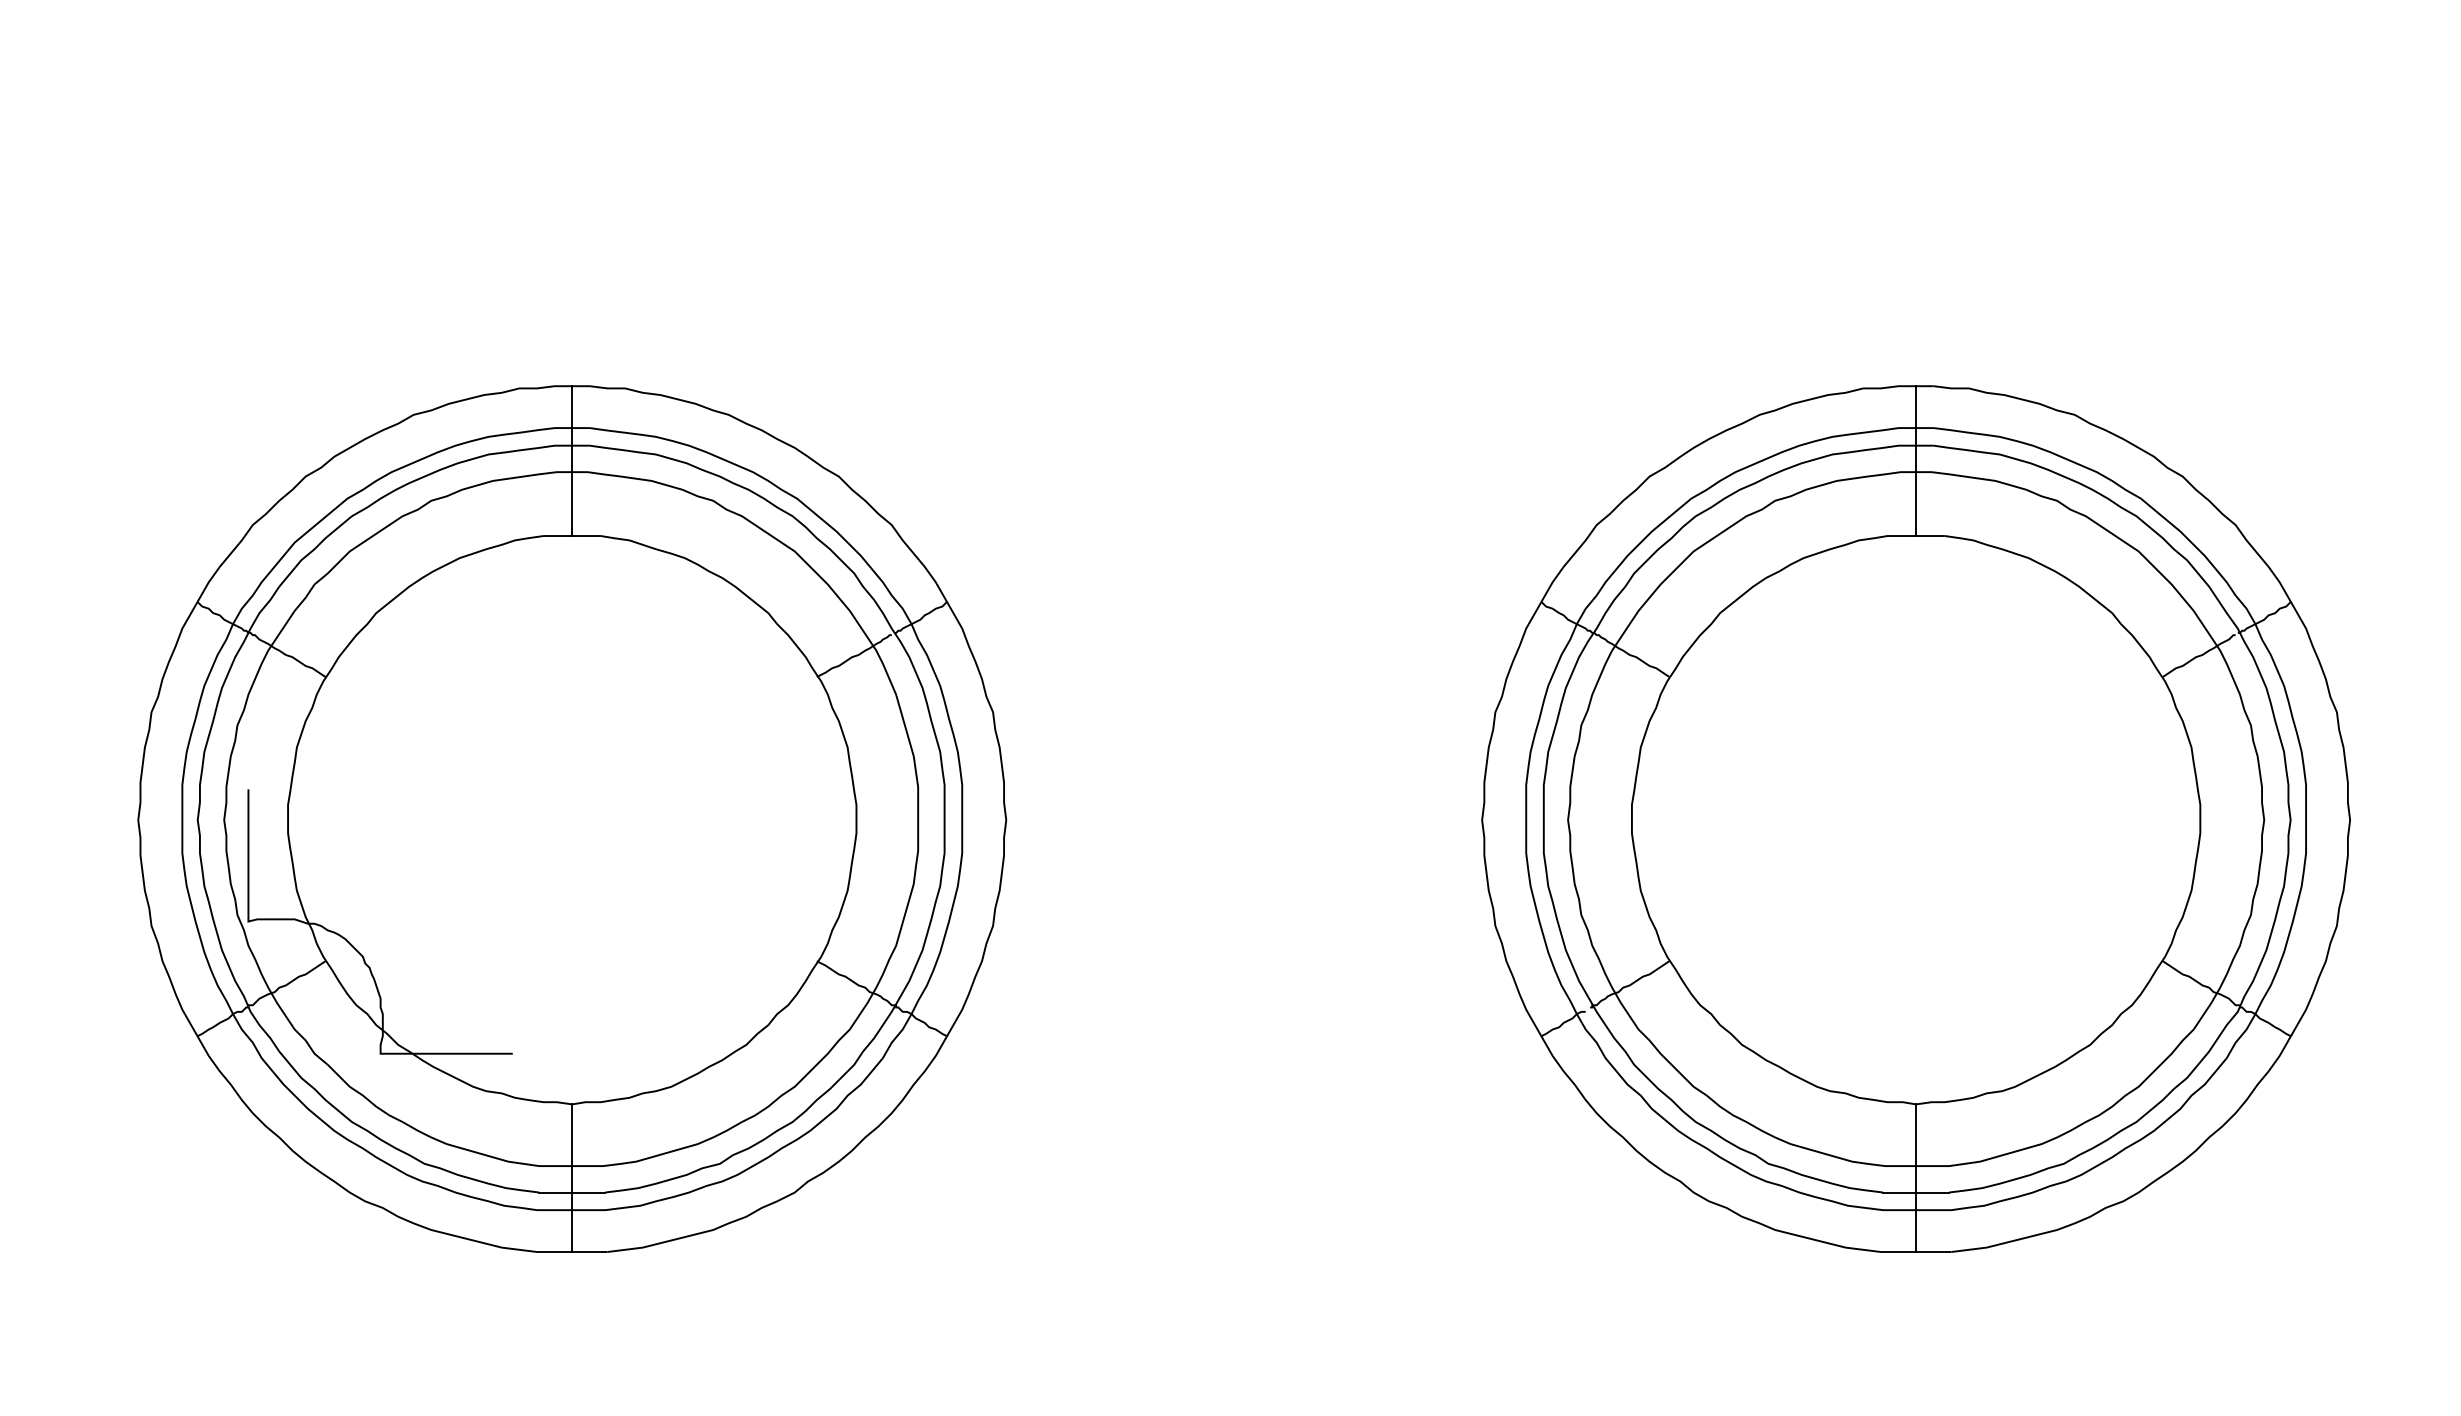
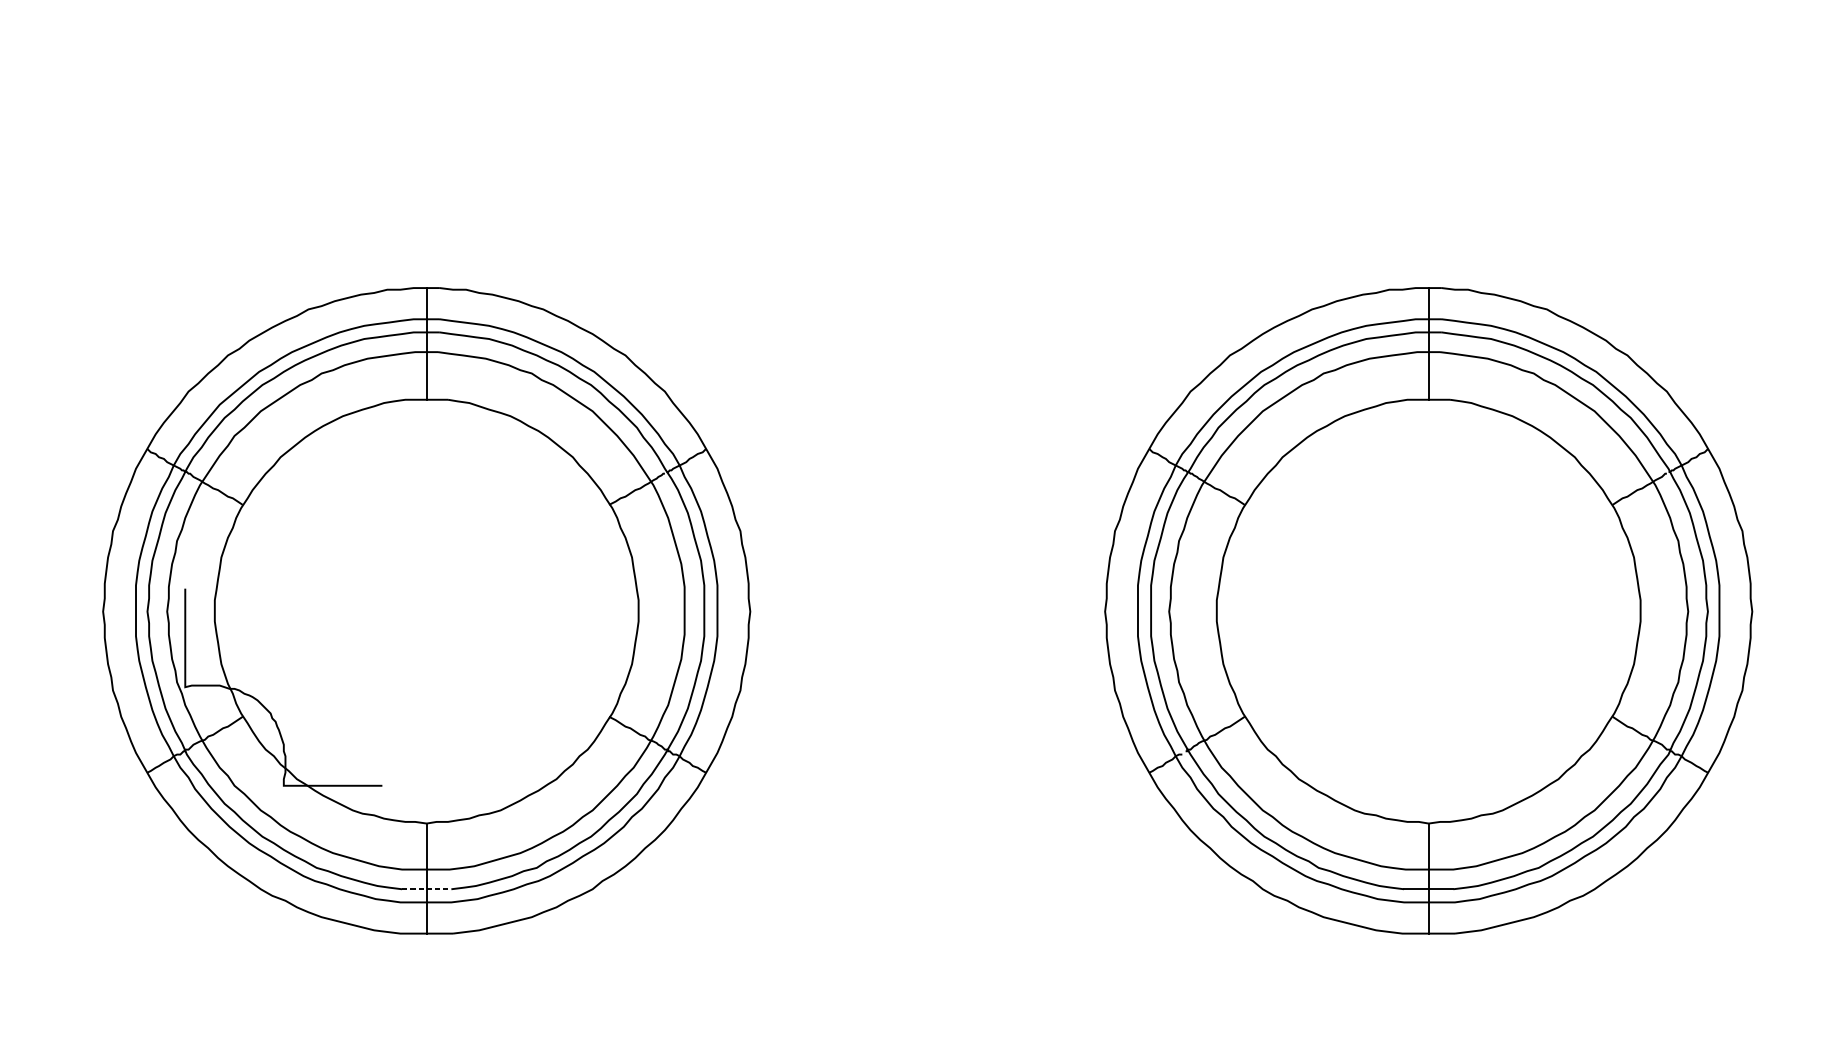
line: (572, 1192) -> (426, 889), solid -> dashed

